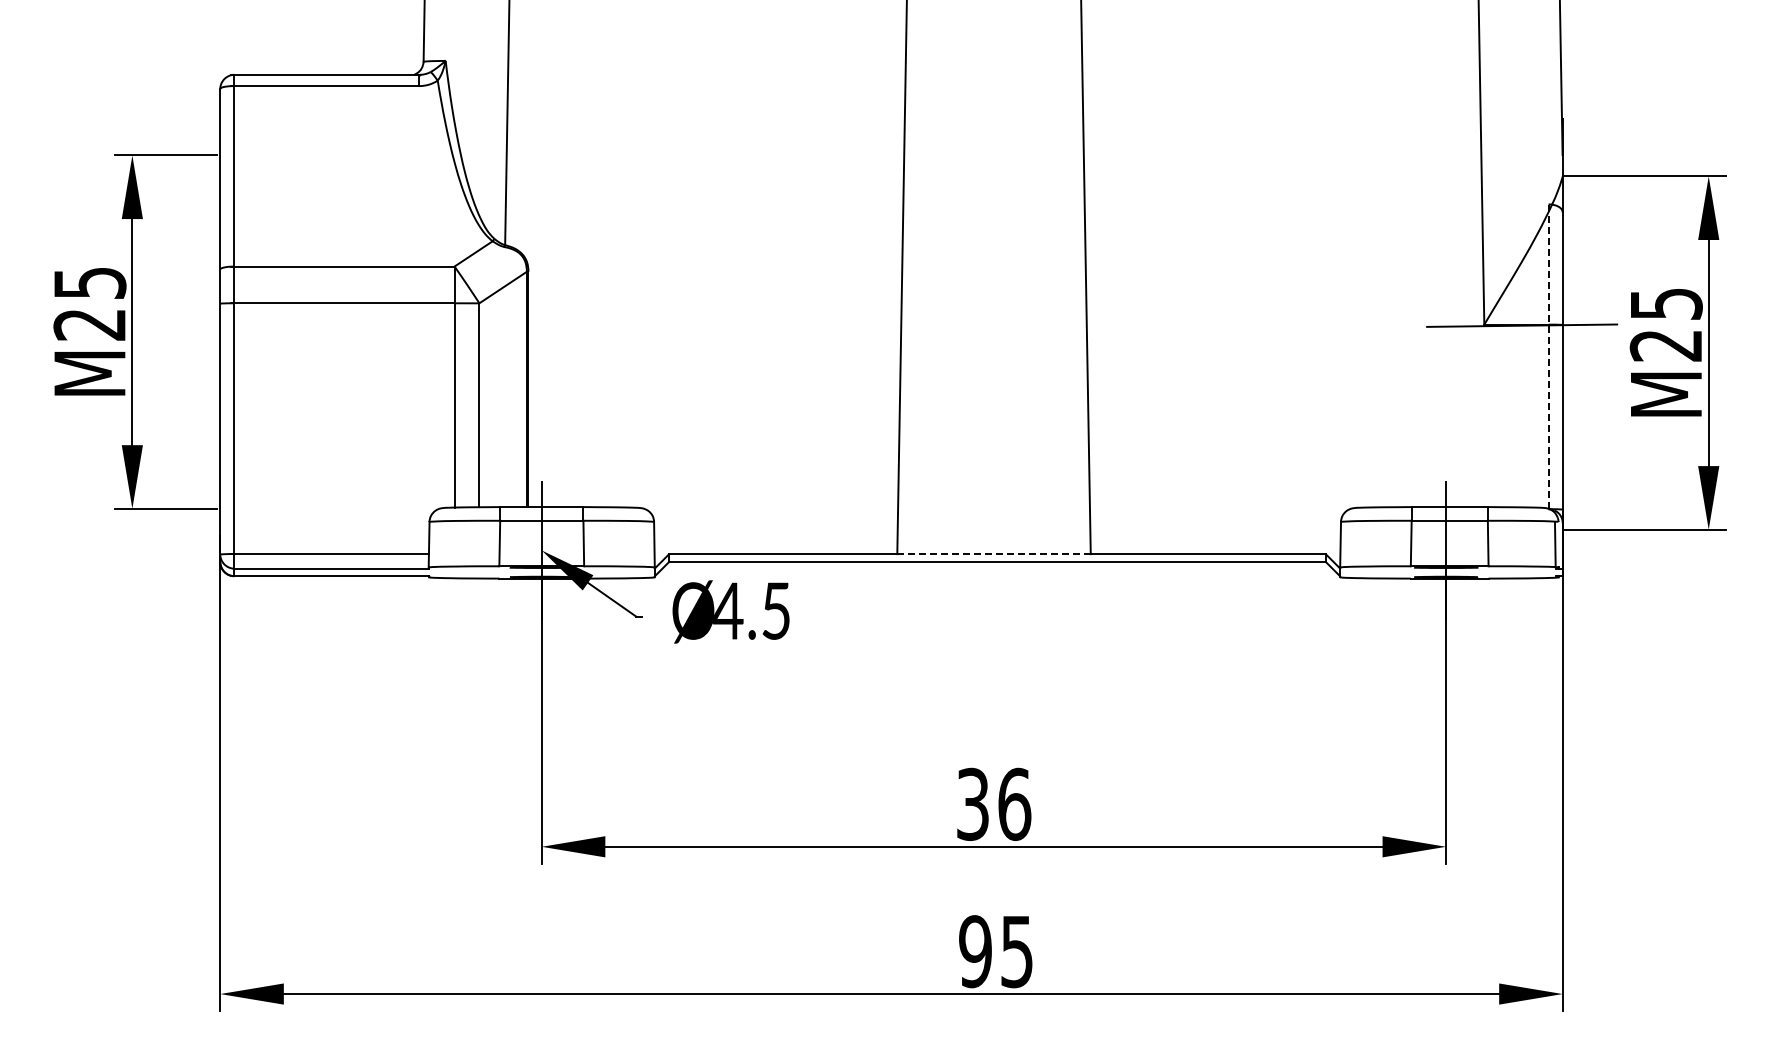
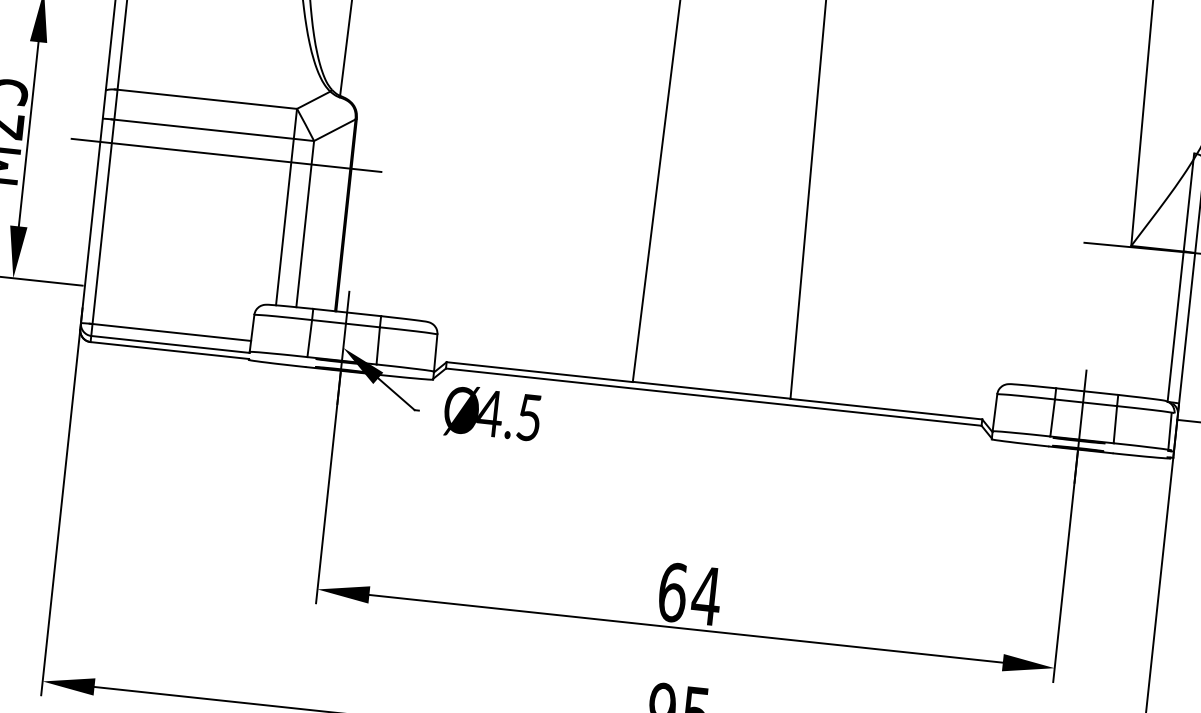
line: (375, 332) -> (226, 155), added
line: (1548, 356) -> (1180, 277), dashed -> solid
line: (994, 554) -> (712, 390), dashed -> solid
text: (994, 803) -> (690, 593), 36 -> 64

